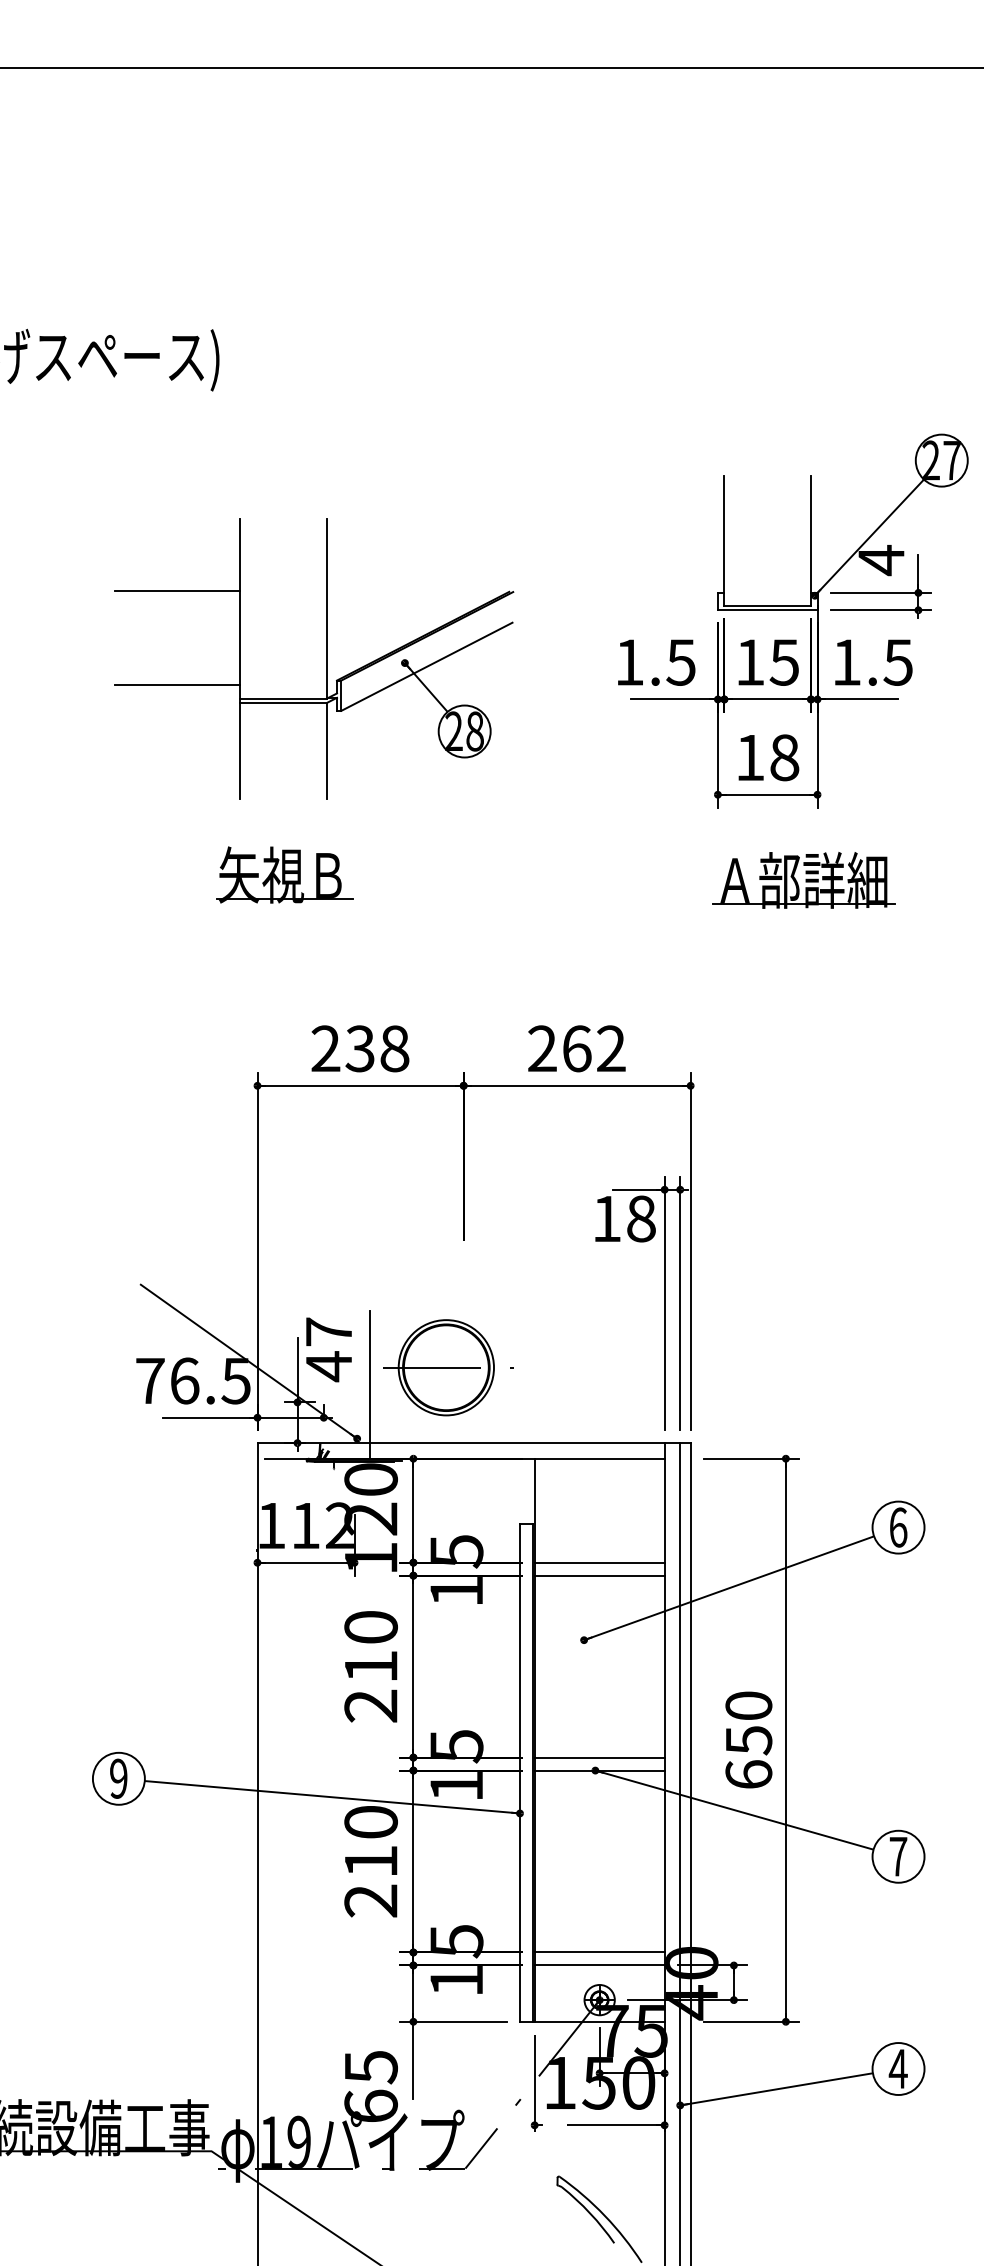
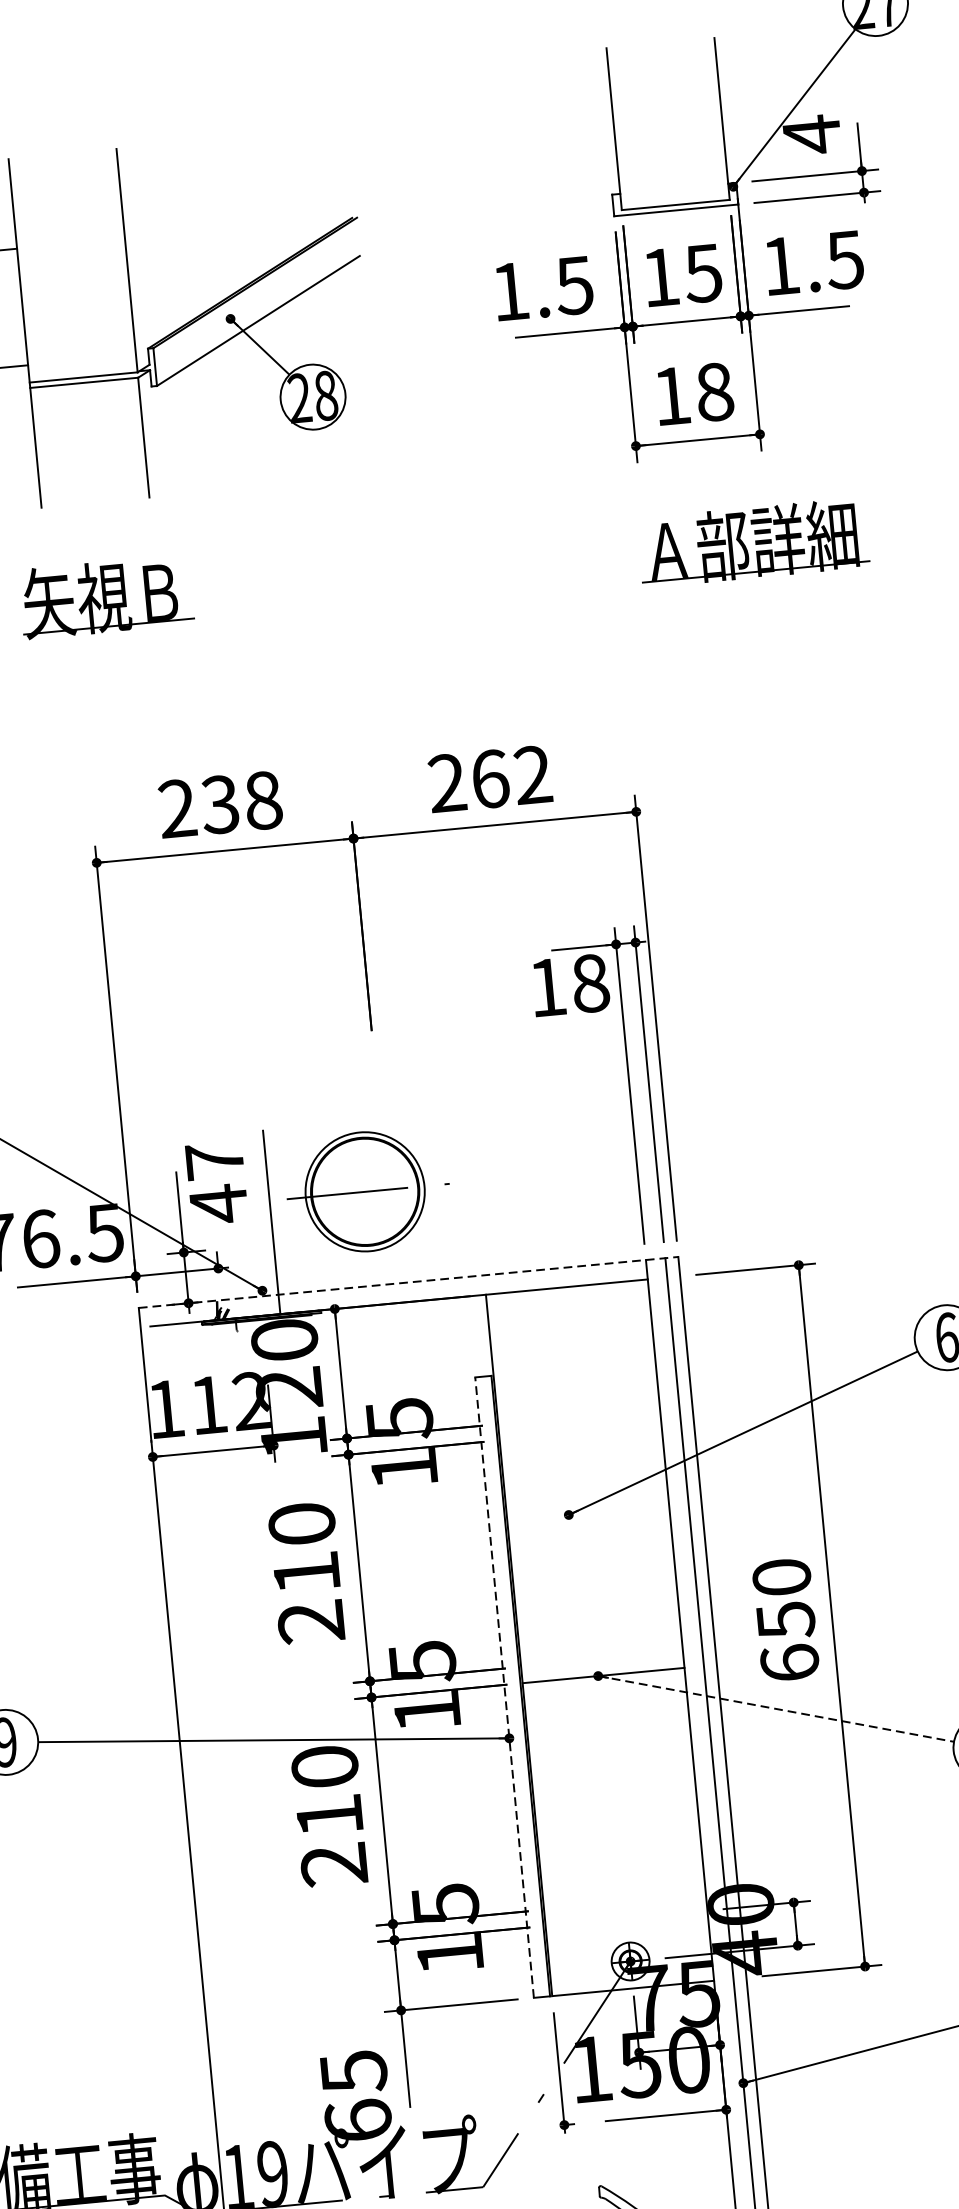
line: (474, 1443) -> (409, 1282), solid -> dashed
line: (599, 1562) -> (578, 1416), removed
line: (599, 1575) -> (580, 1432), removed
line: (599, 1757) -> (601, 1659), removed
line: (519, 1772) -> (503, 1687), solid -> dashed
line: (734, 1810) -> (776, 1709), solid -> dashed
line: (599, 1952) -> (624, 1902), removed
line: (599, 1965) -> (626, 1918), removed

